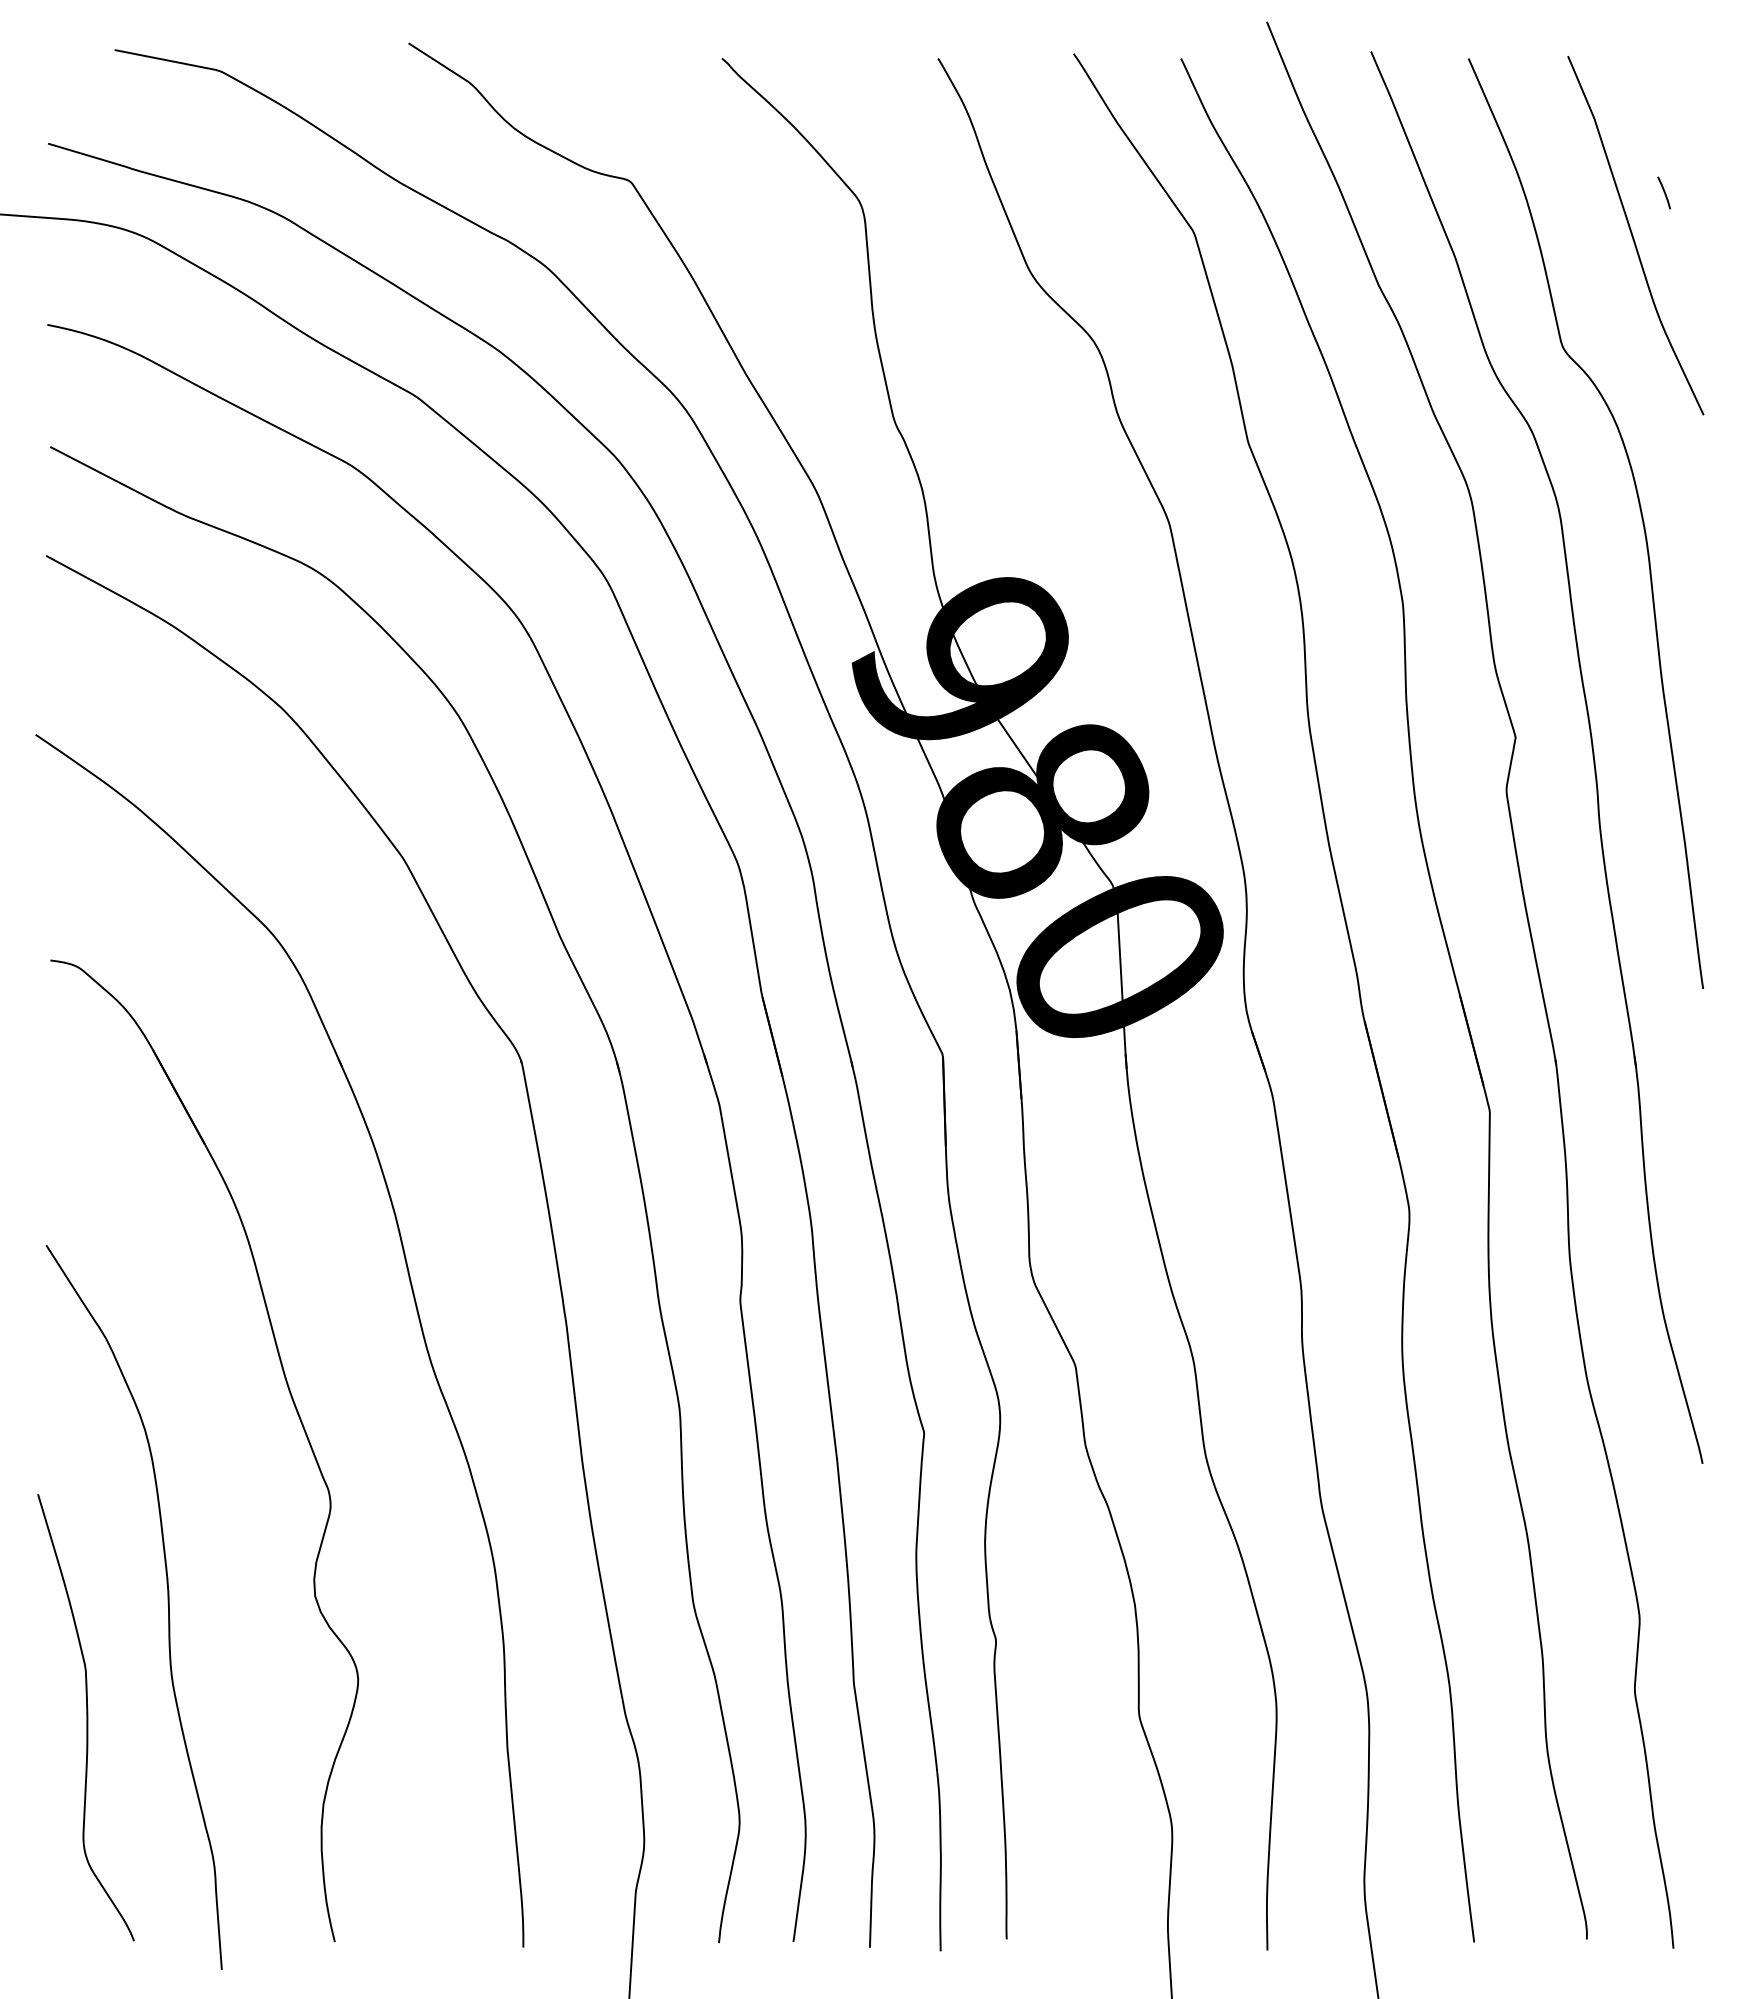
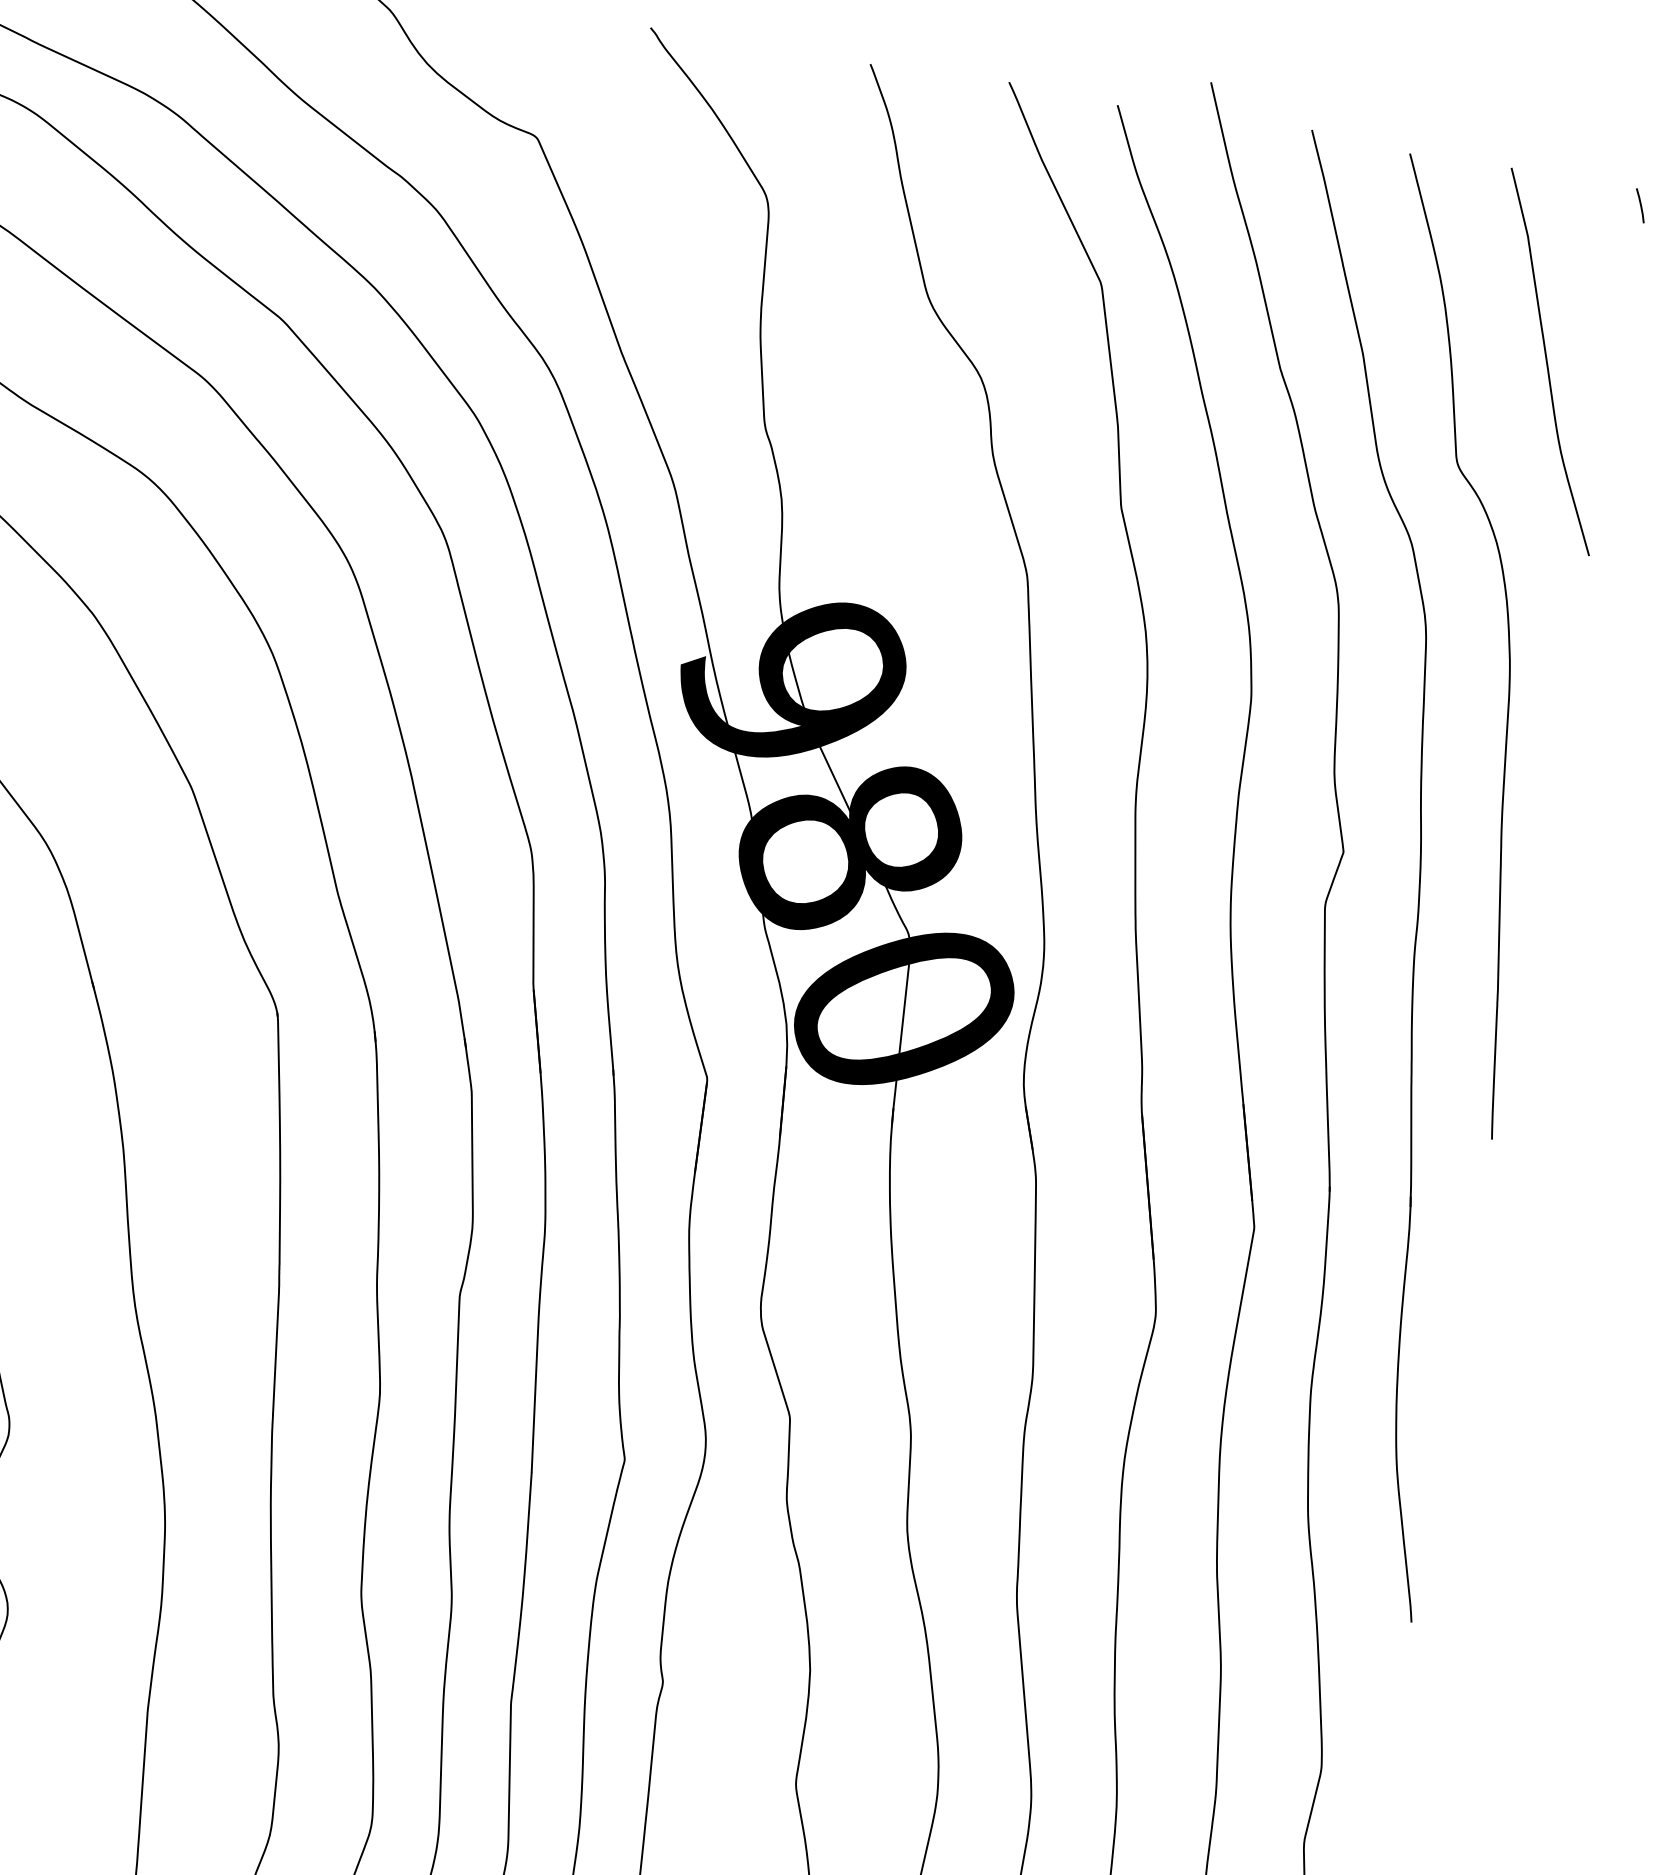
line: (1663, 192) -> (1639, 205), moved

